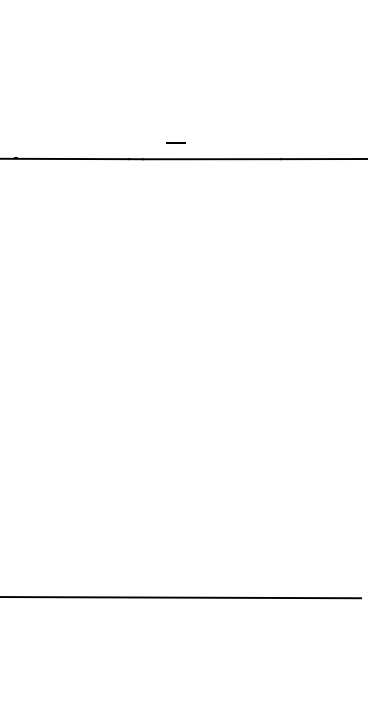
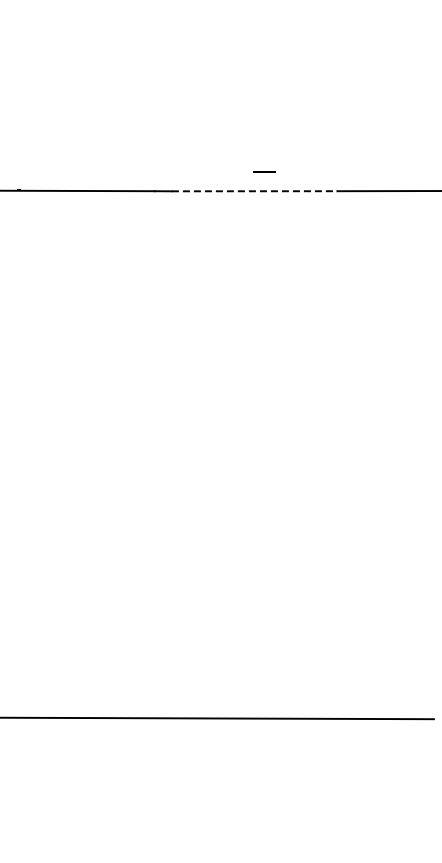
line: (176, 142) -> (264, 171), moved
line: (211, 159) -> (254, 191), solid -> dashed

